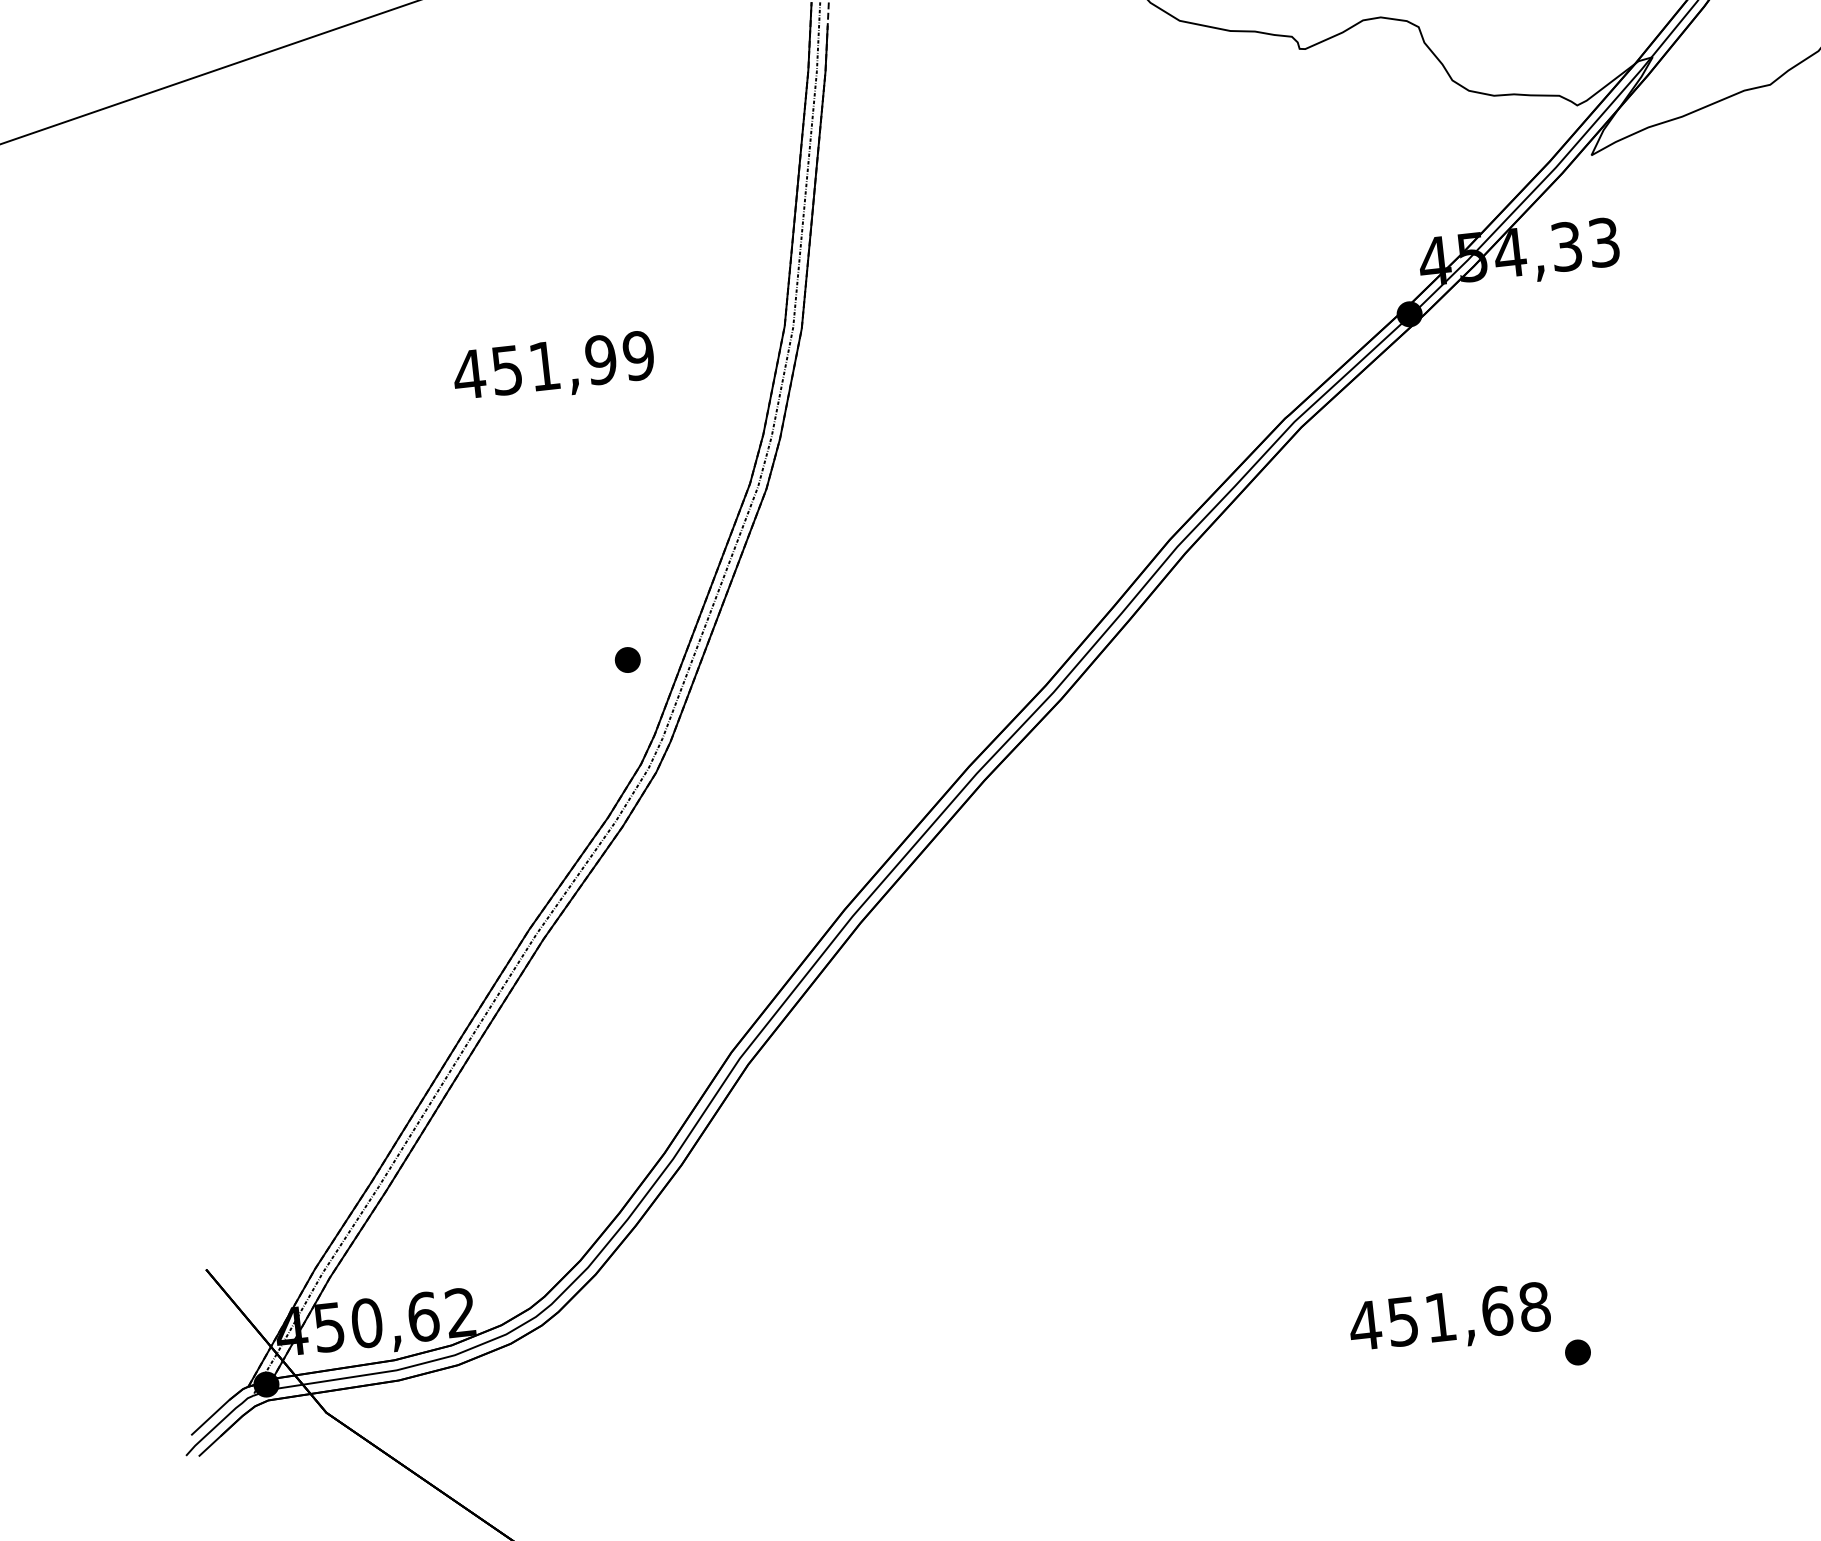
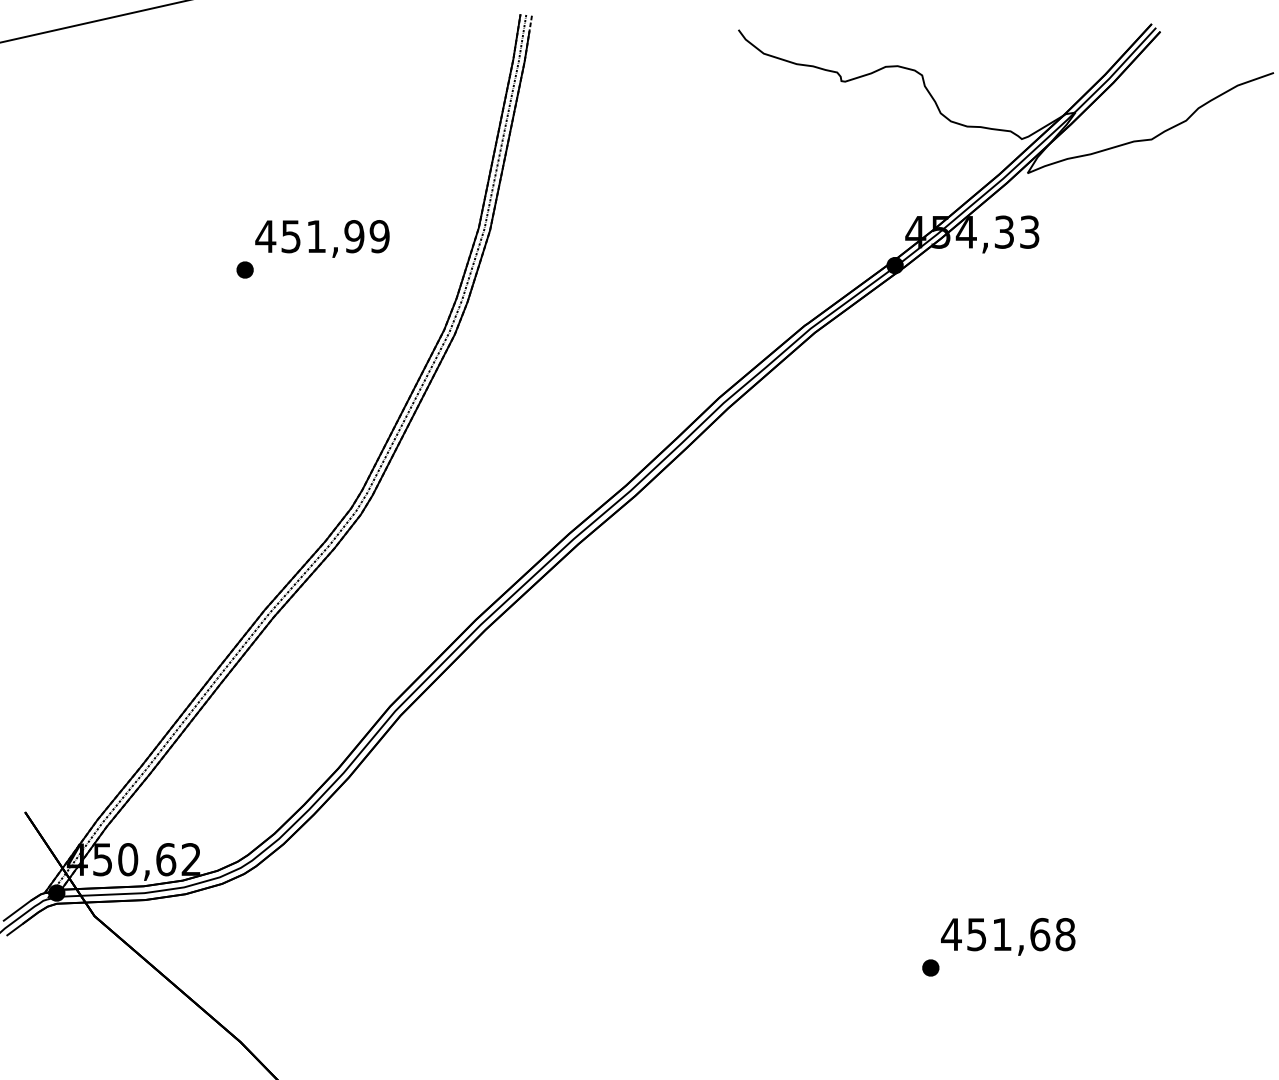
part: (626, 659) -> (244, 269), moved
text: (1450, 1319) -> (1008, 936), moved

